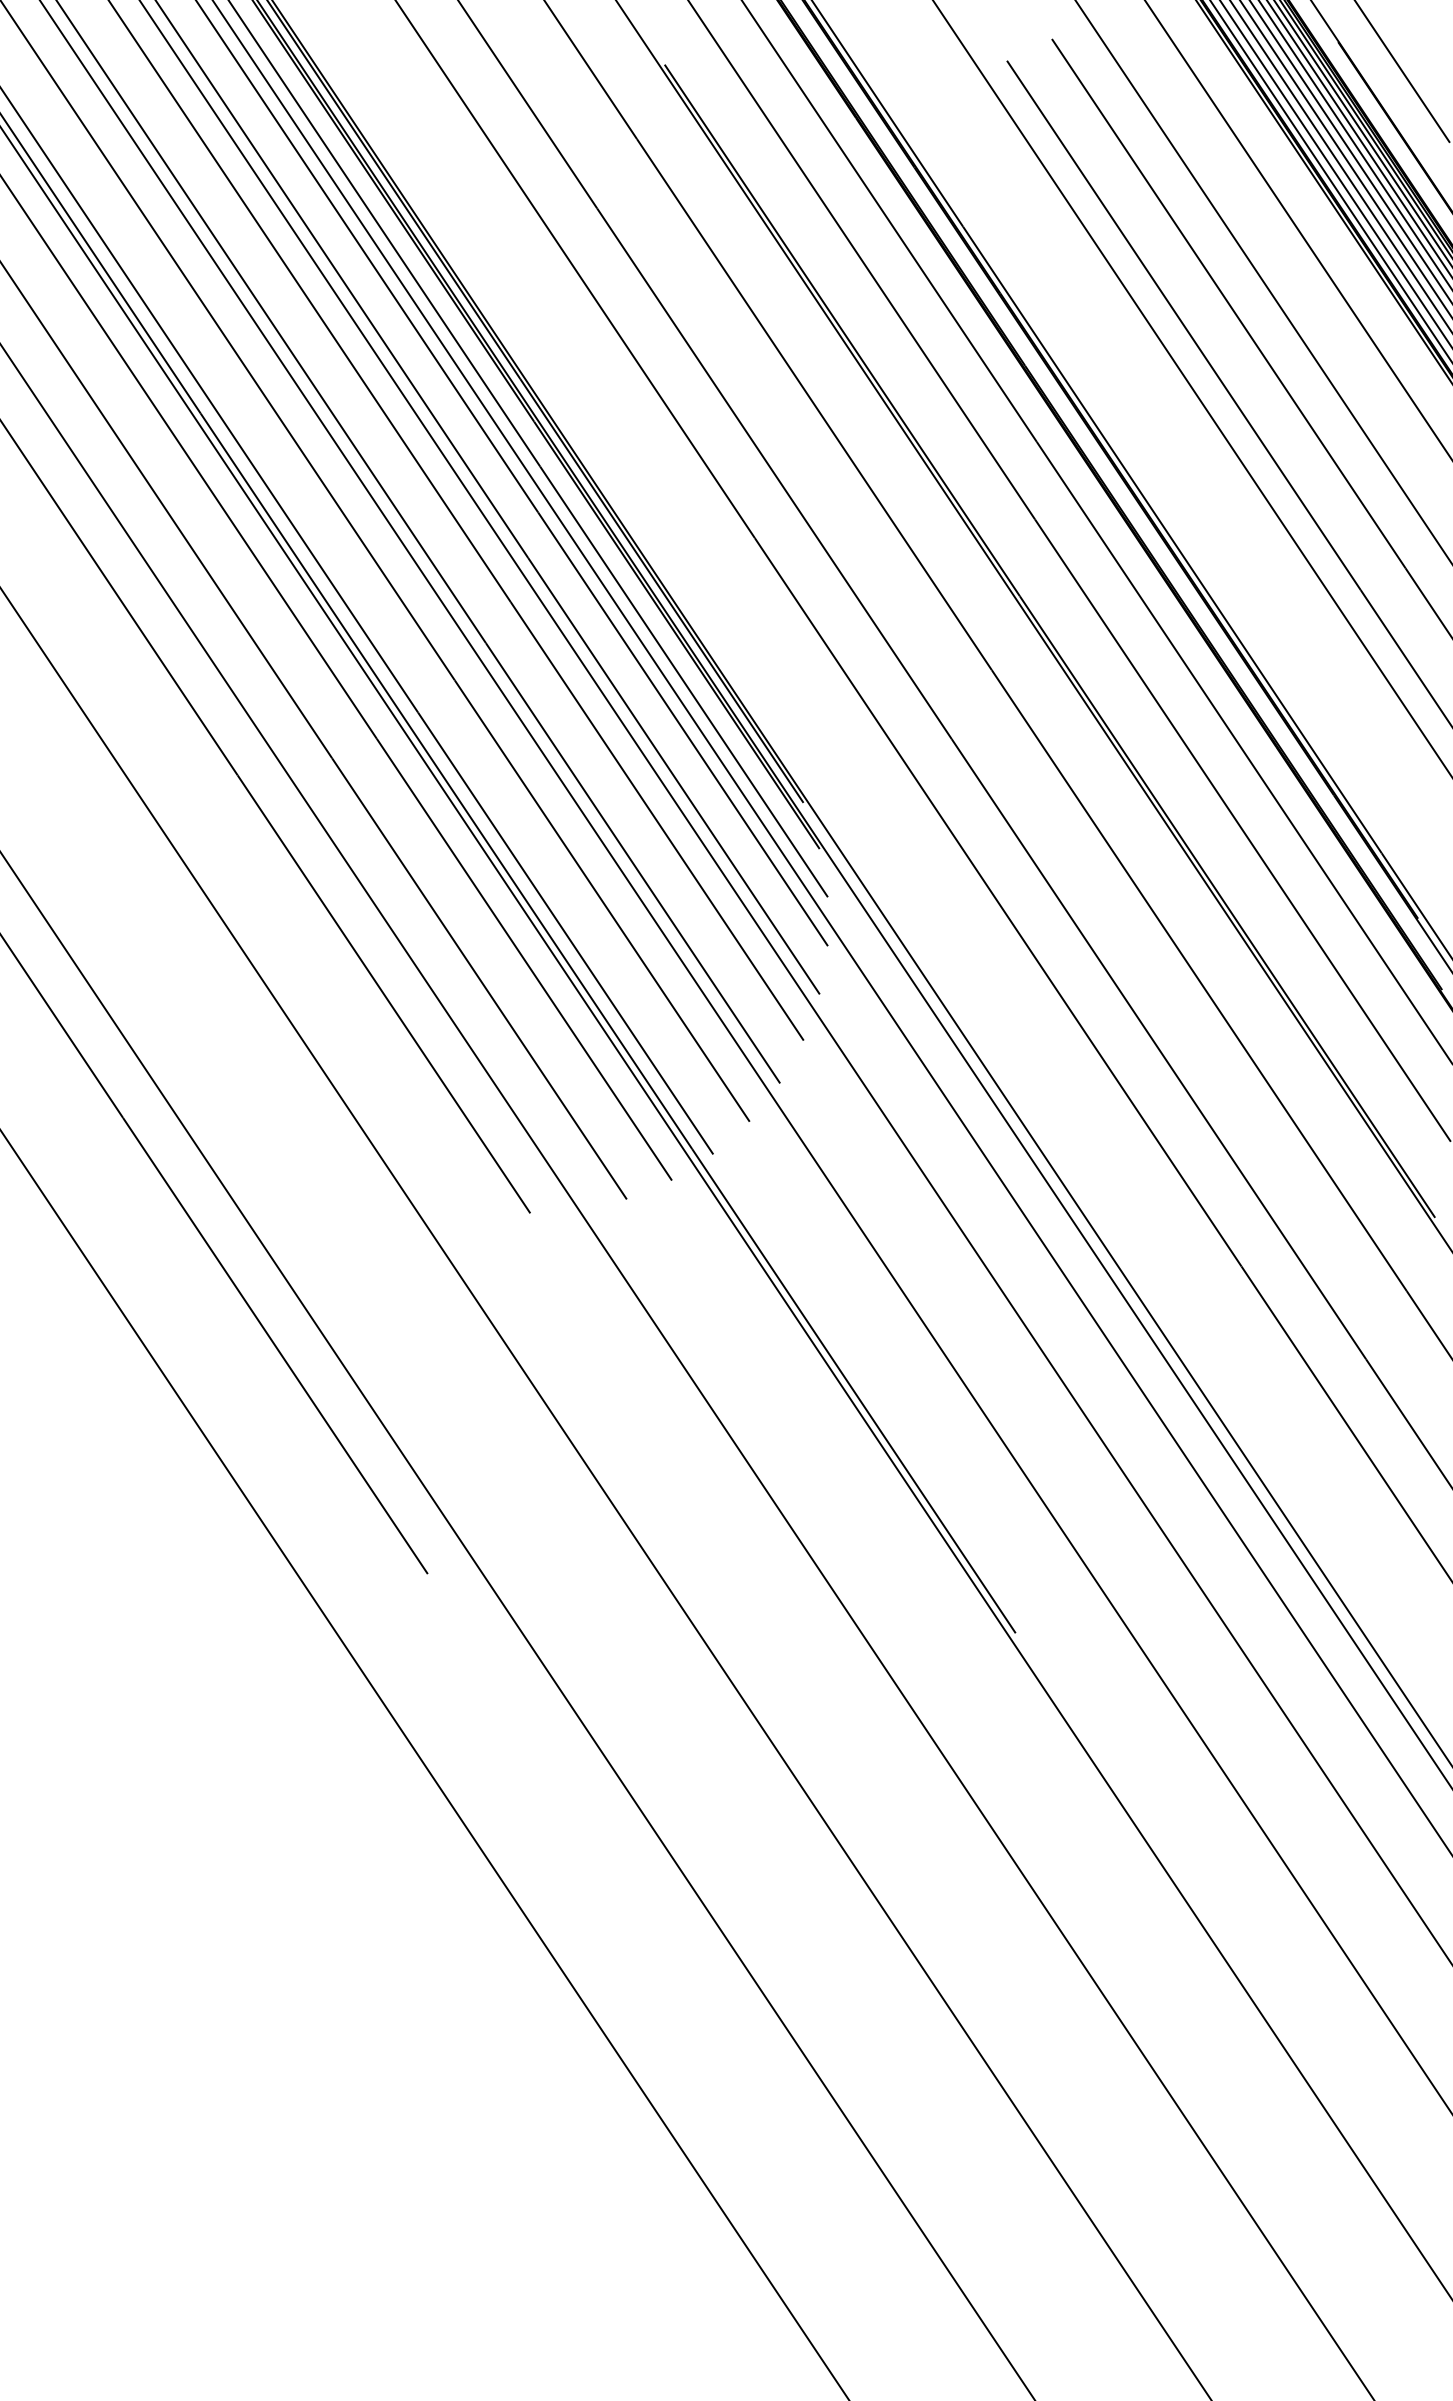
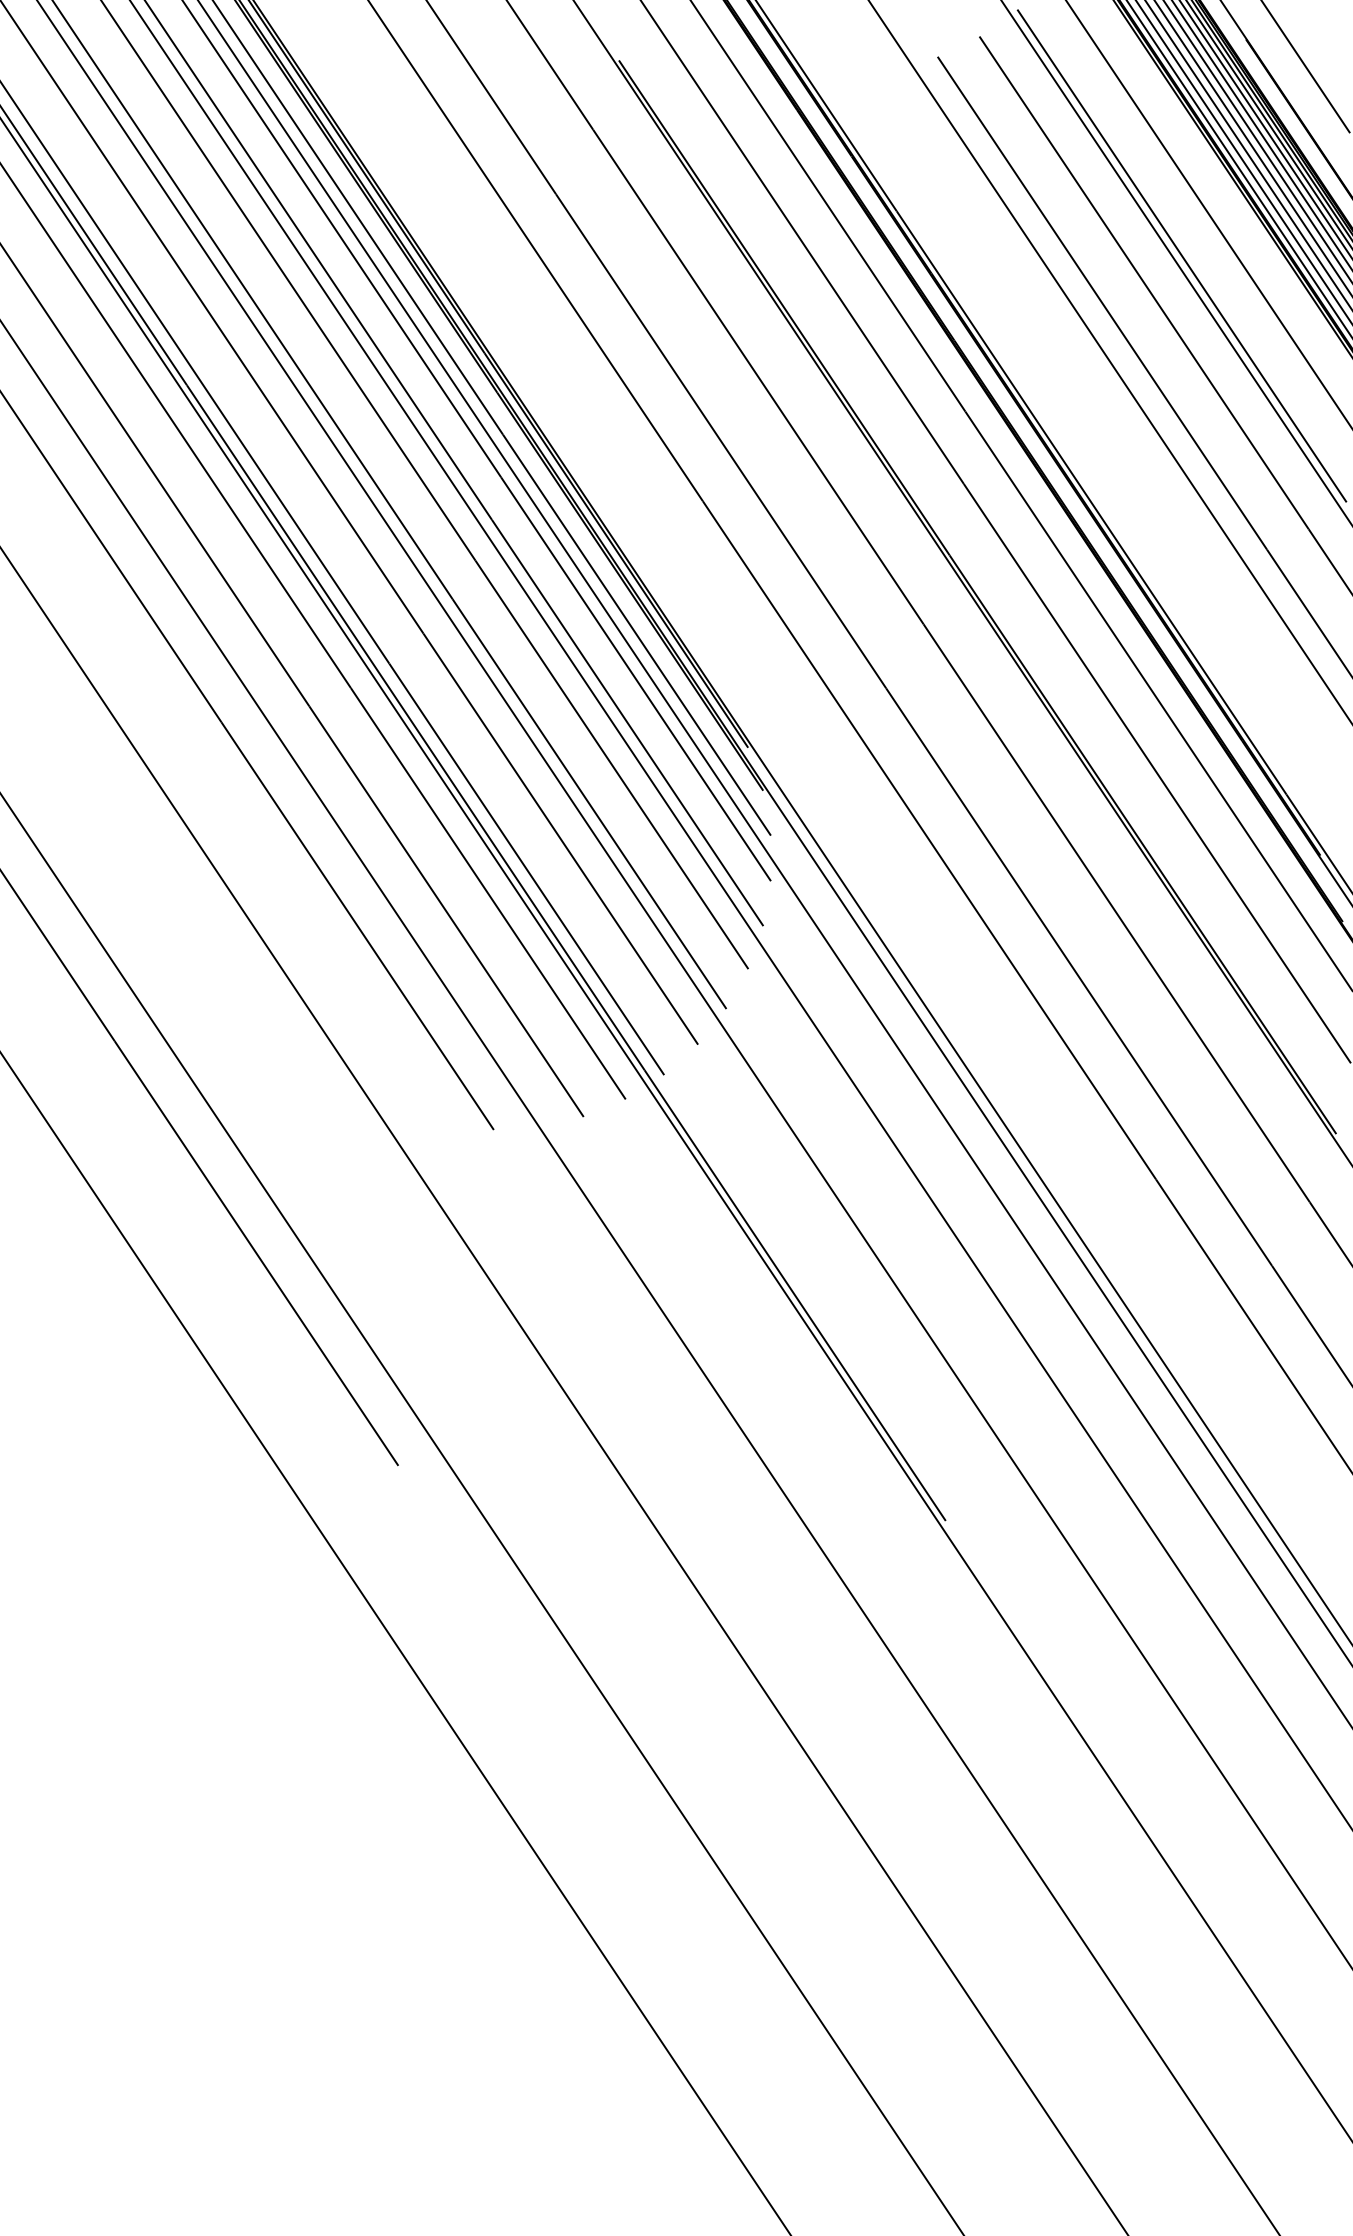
line: (1269, 274) -> (1182, 255), added

